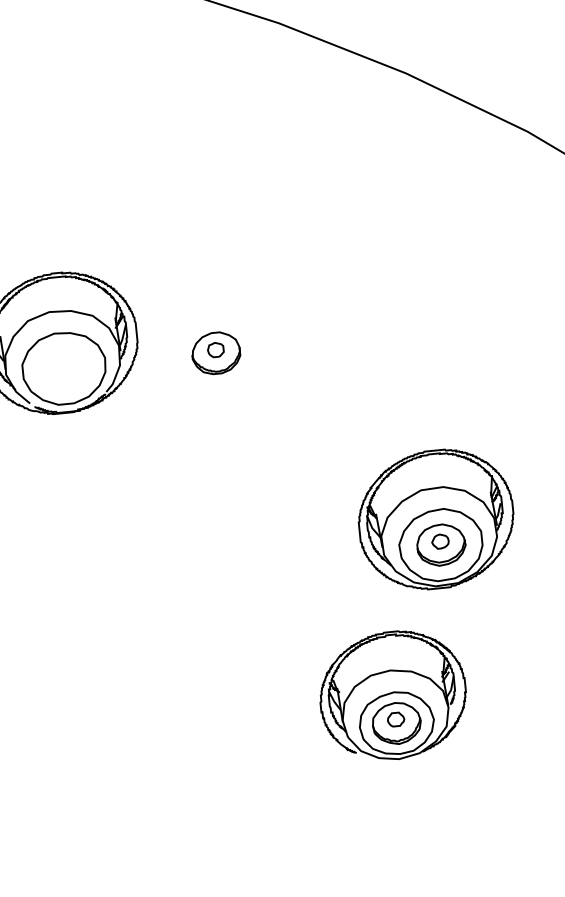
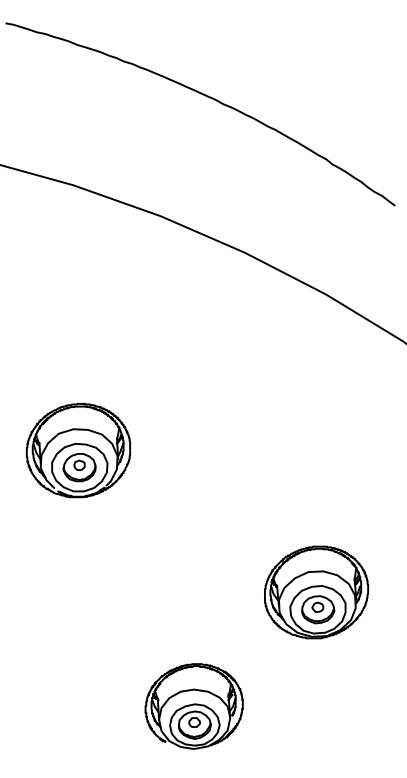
part: (216, 353) -> (79, 467), moved
part: (391, 695) -> (193, 706), moved

